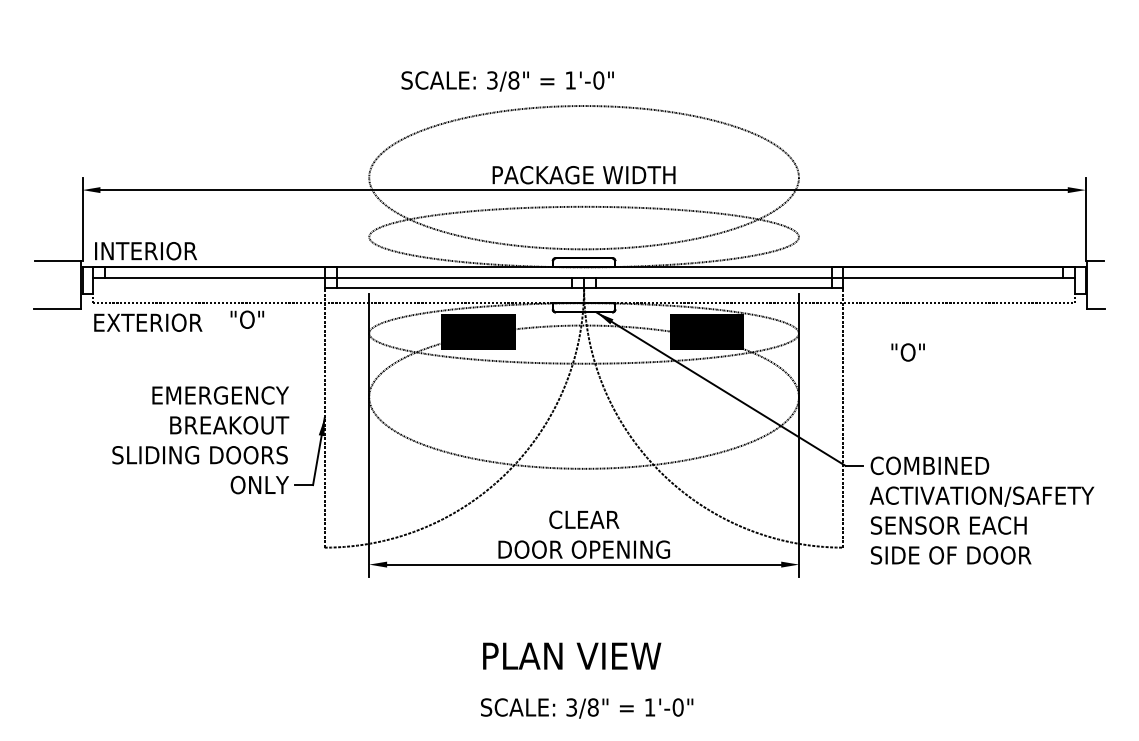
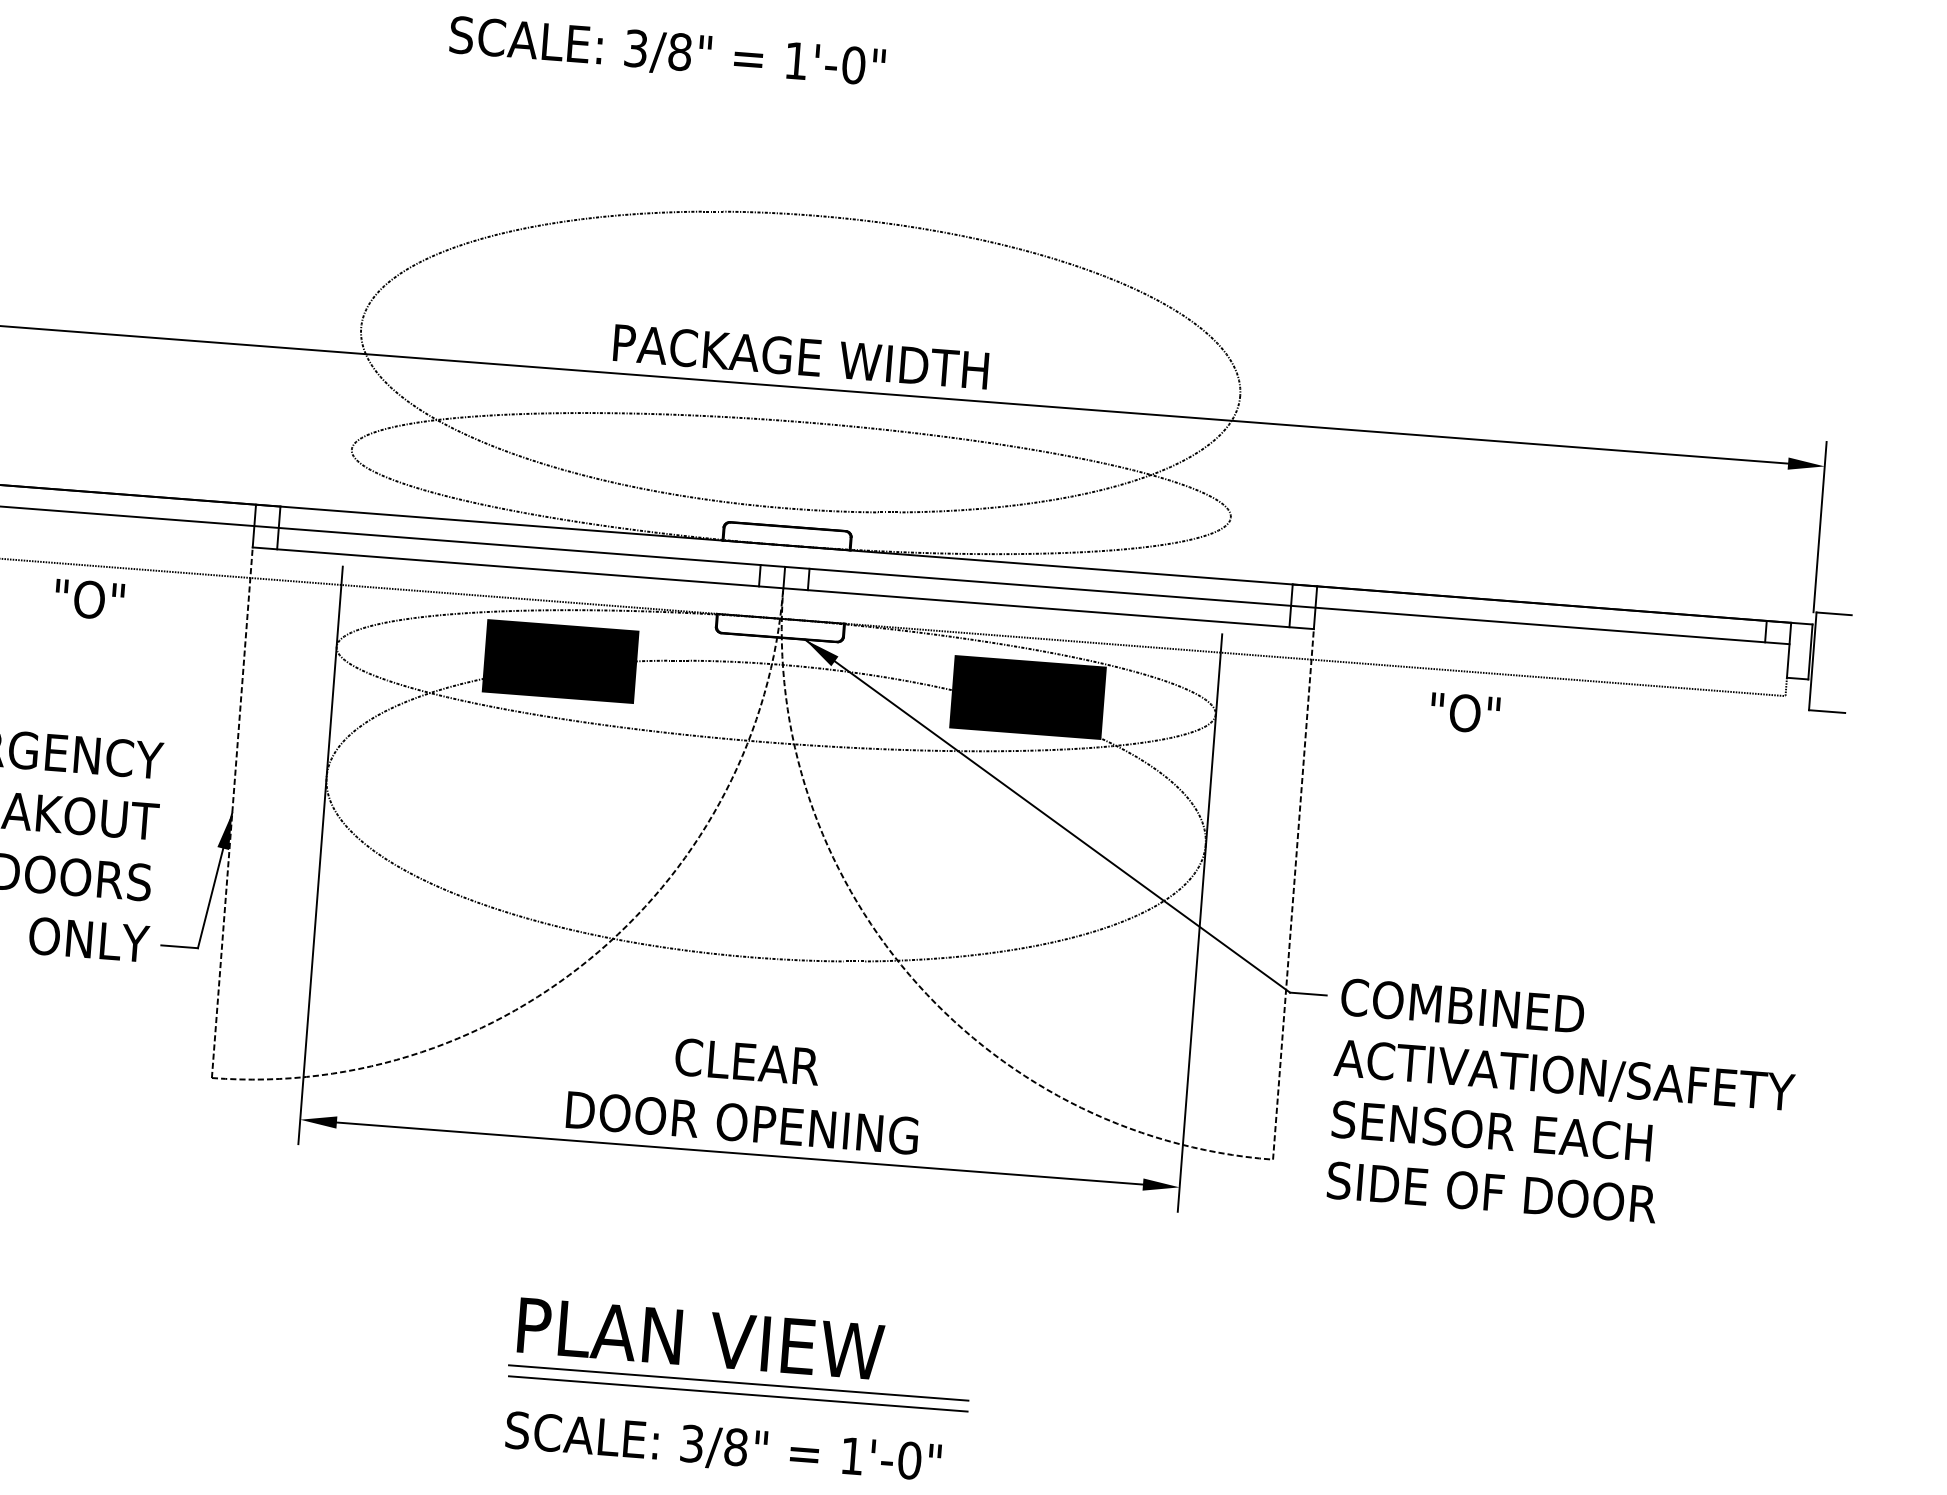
text: (507, 81) -> (666, 53), moved
text: (907, 352) -> (1463, 713), moved
line: (591, 676) -> (737, 1383), added
line: (592, 681) -> (738, 1393), added

